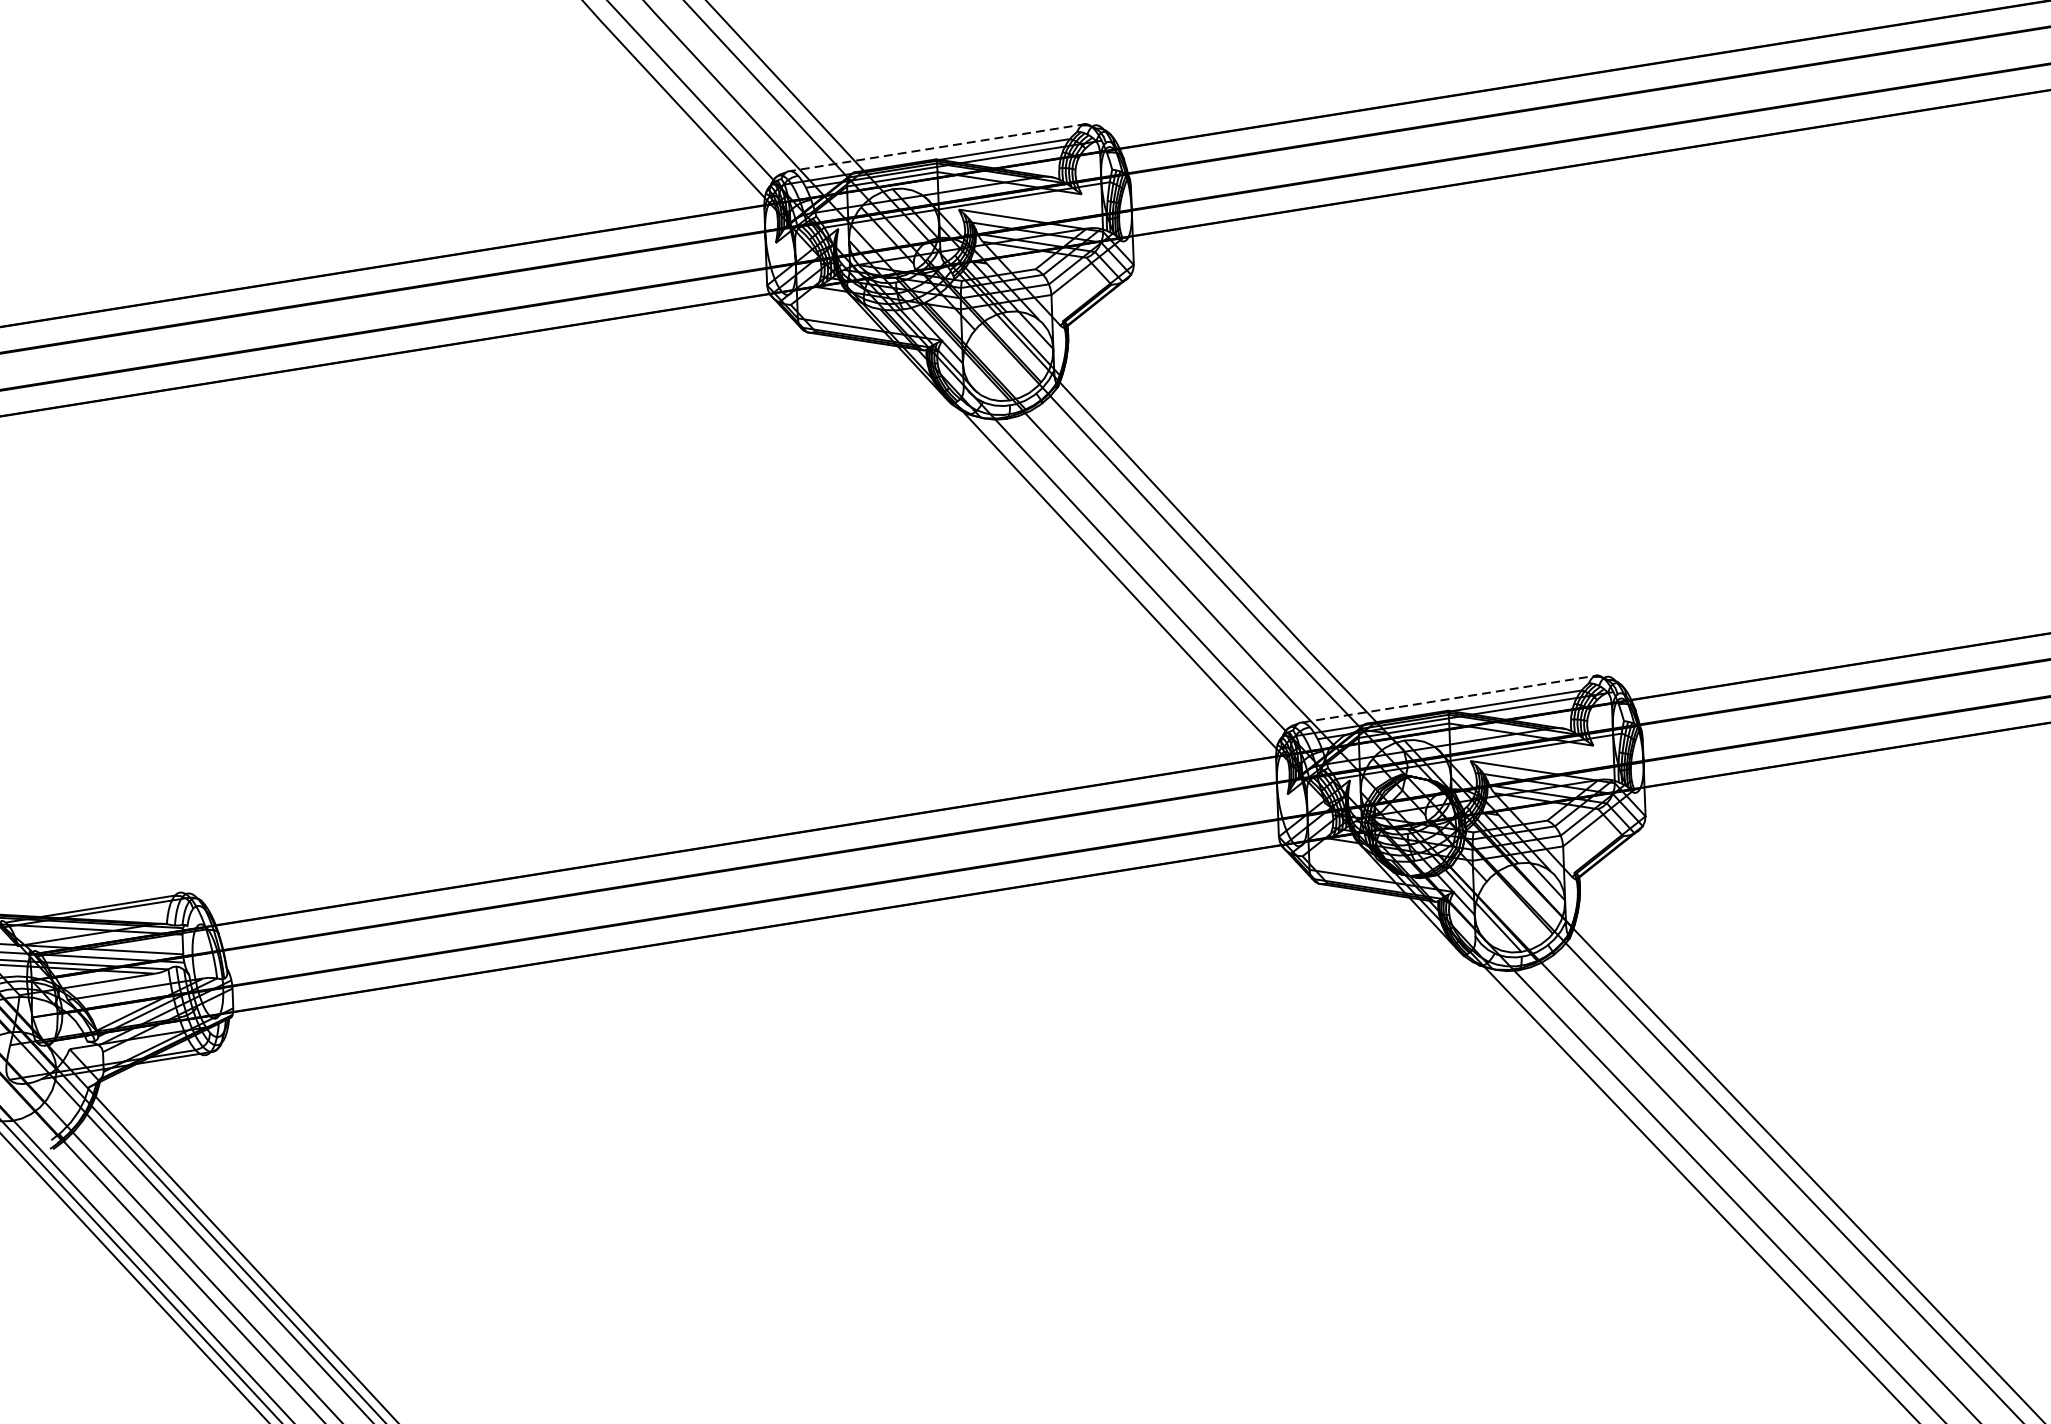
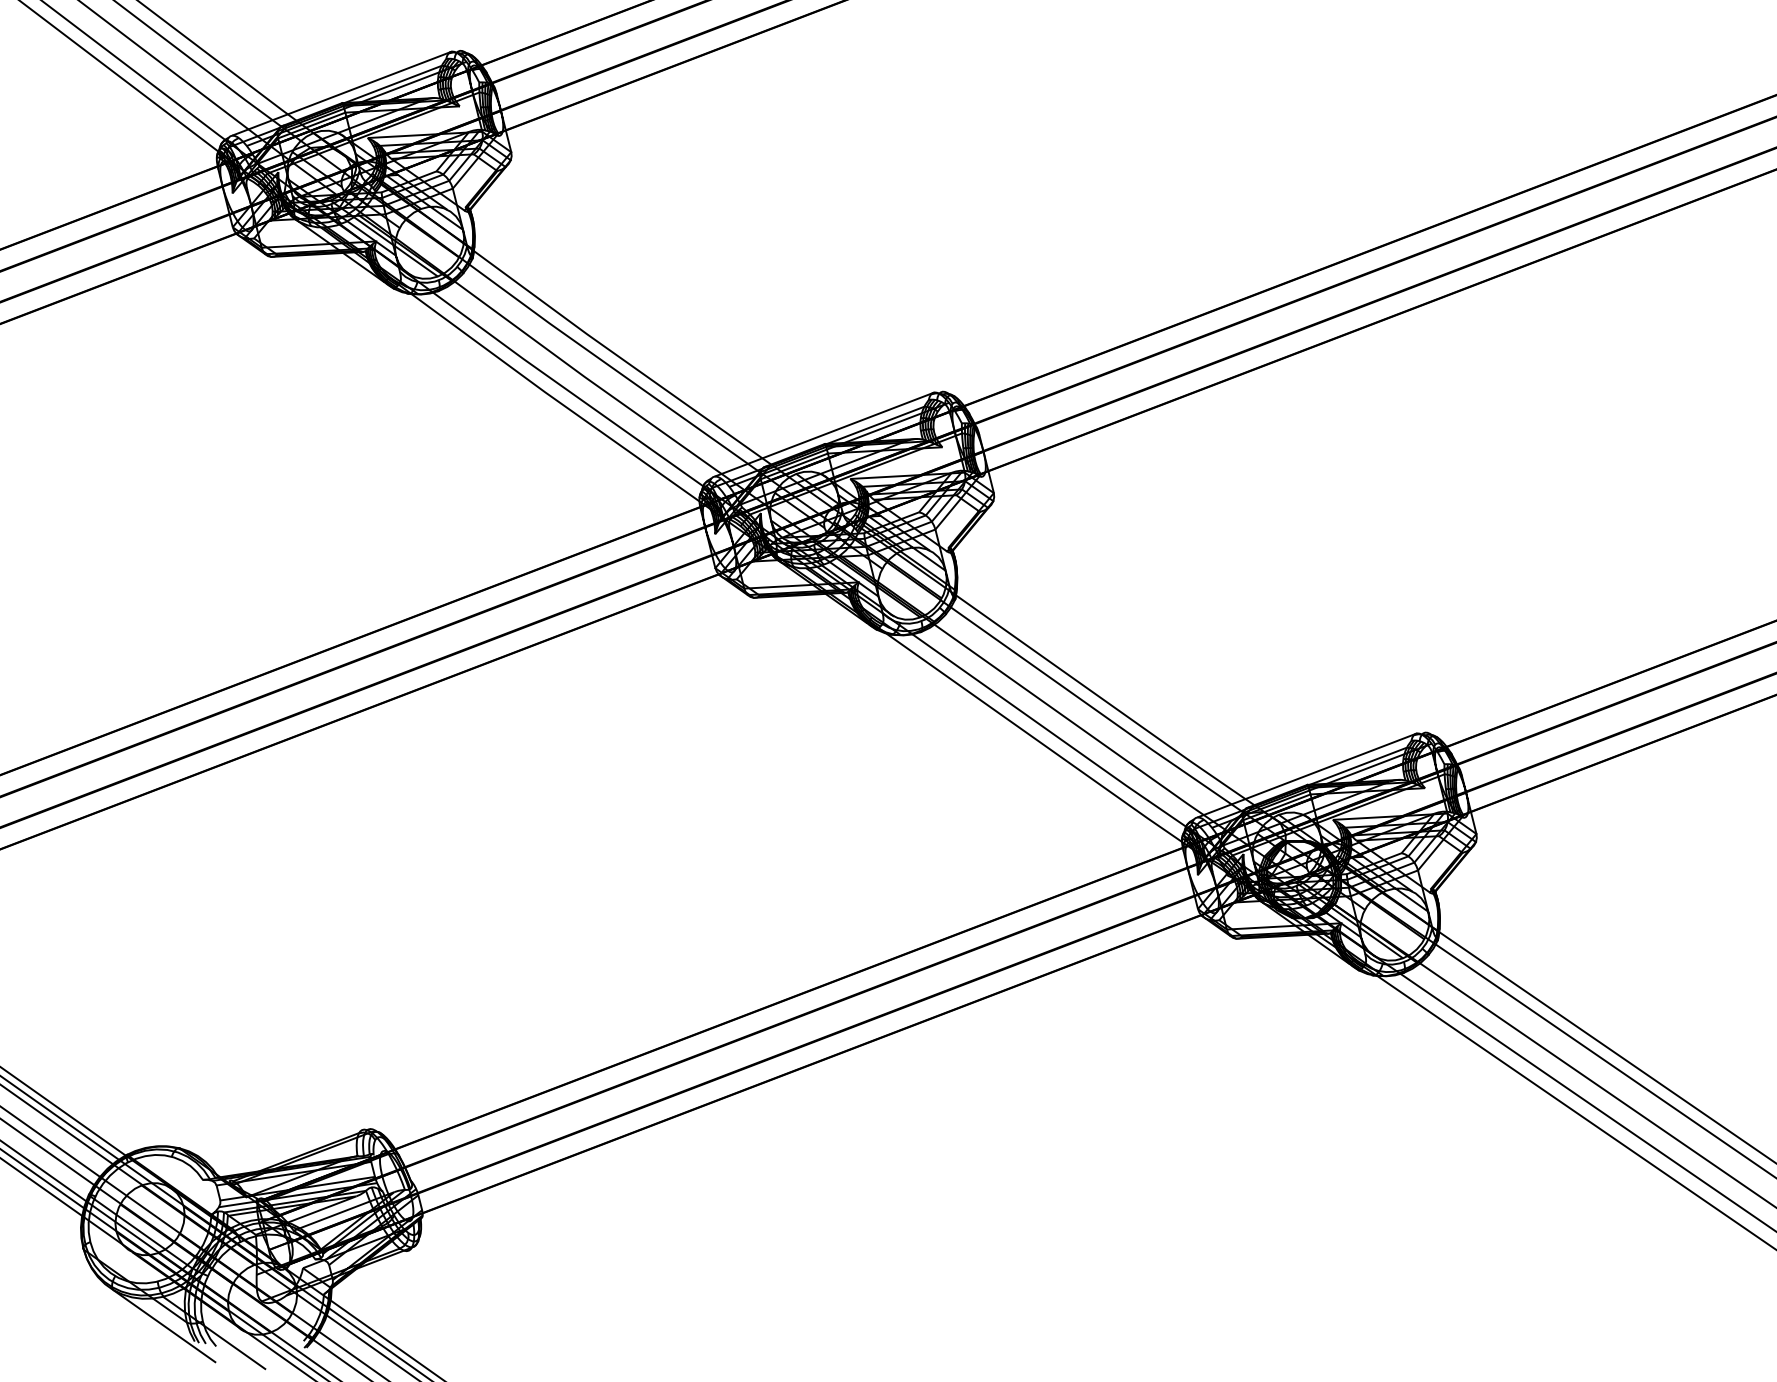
line: (938, 147) -> (824, 434), dashed -> solid
line: (1450, 699) -> (1307, 775), dashed -> solid

